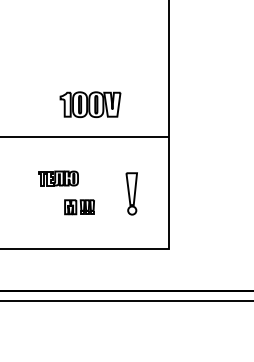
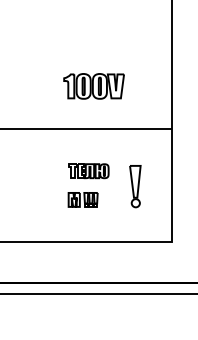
part: (90, 104) -> (94, 86), moved
part: (58, 178) -> (89, 171), moved

